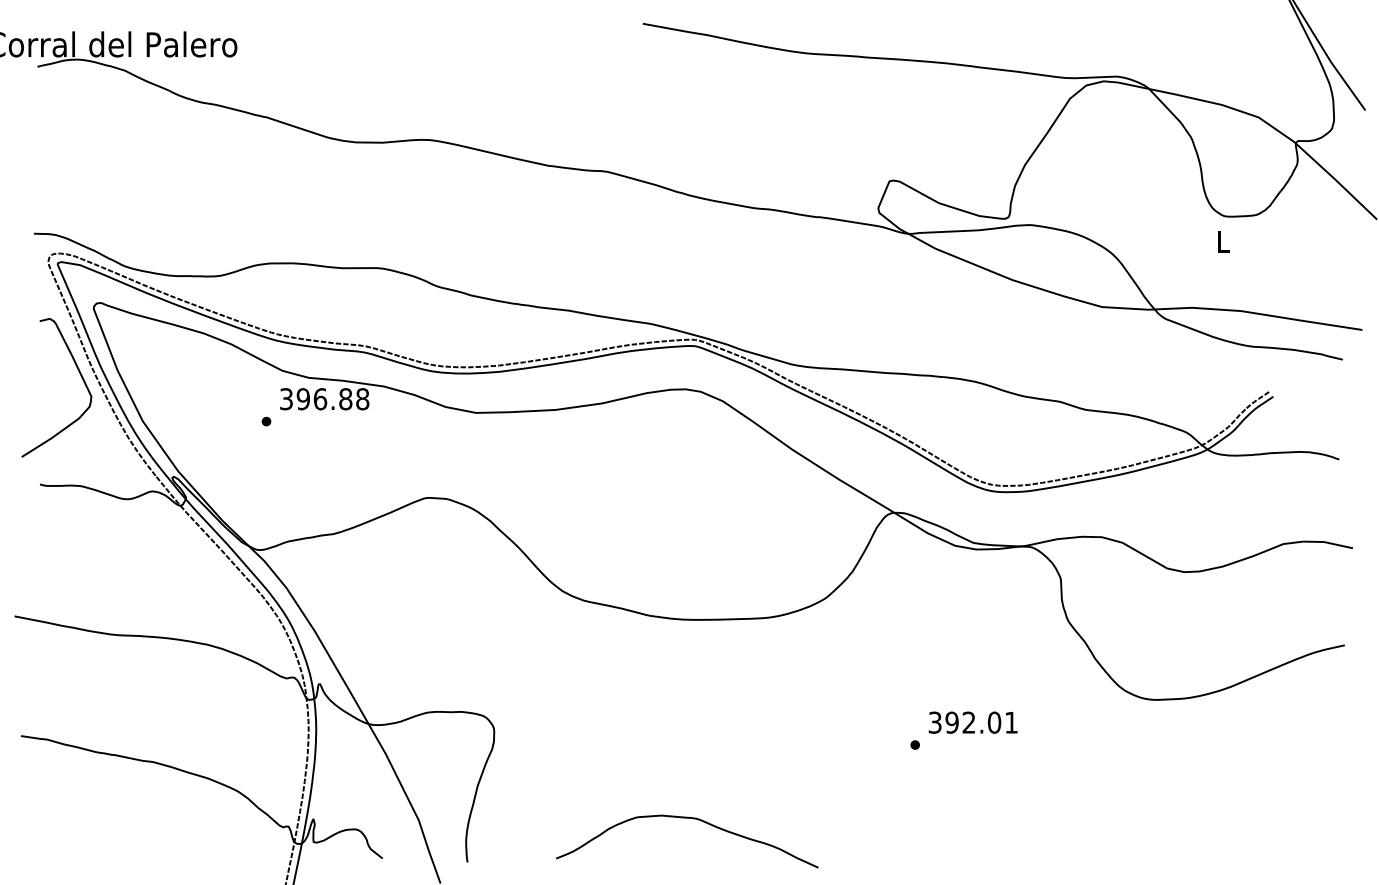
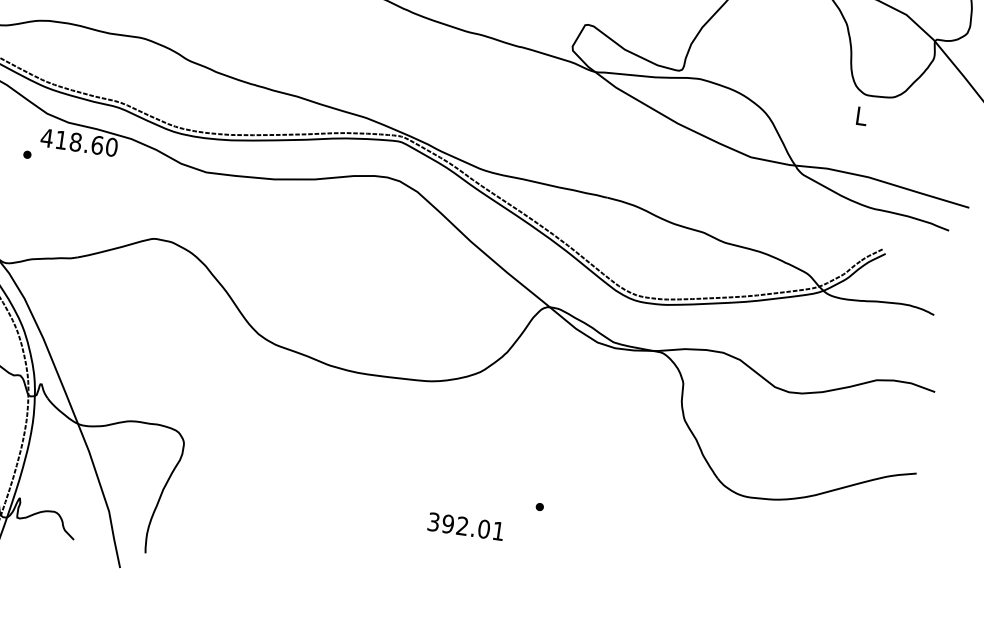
text: (324, 399) -> (79, 142), 396.88 -> 418.60
text: (972, 722) -> (465, 526), moved
curve: (692, 819) -> (341, 543), removed

